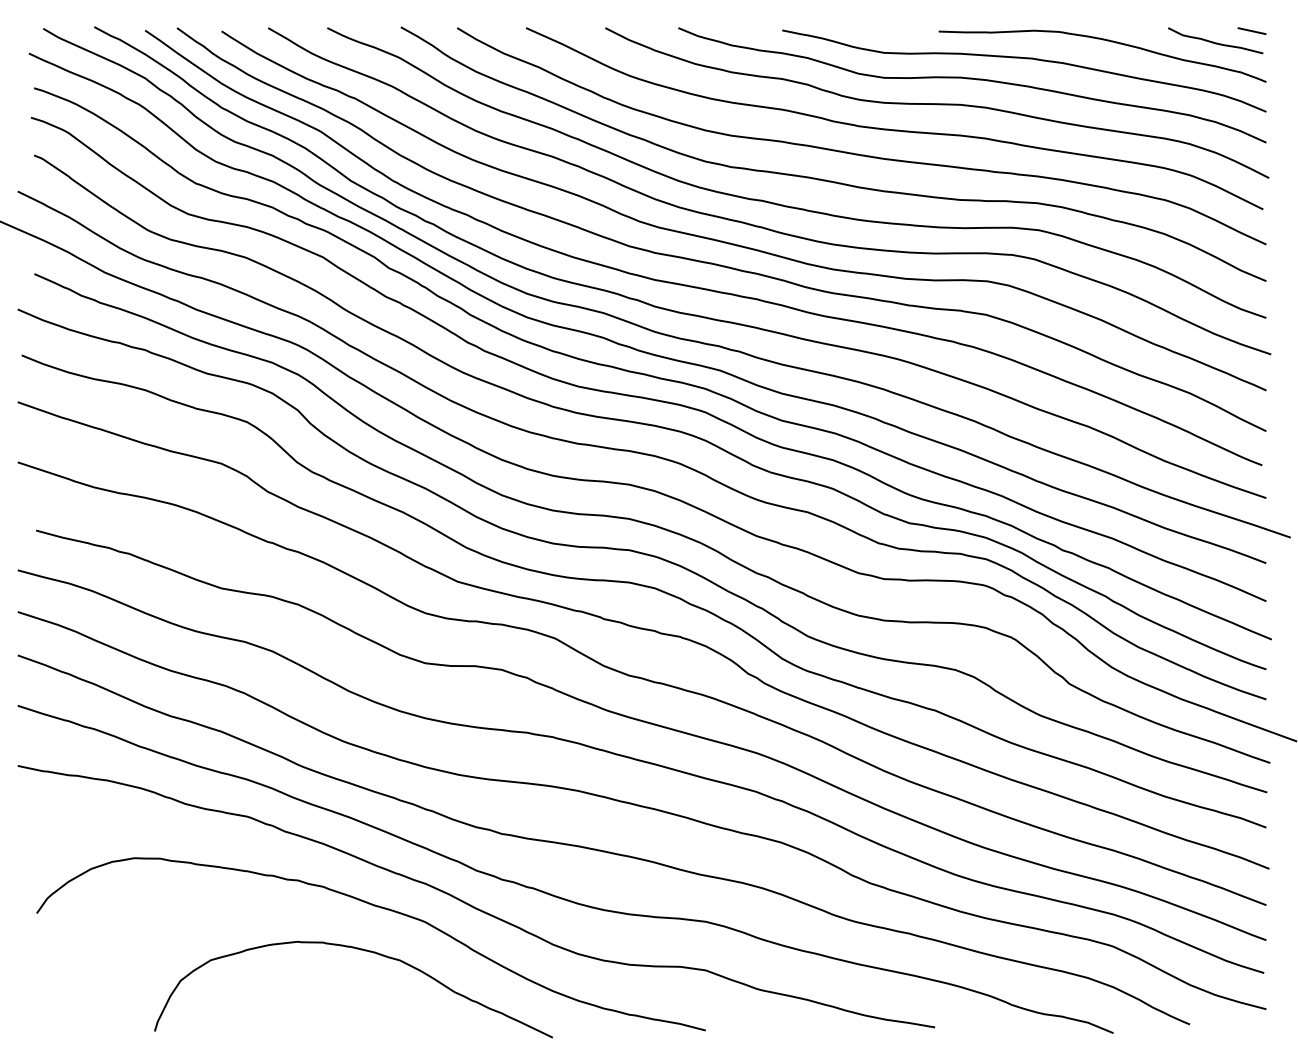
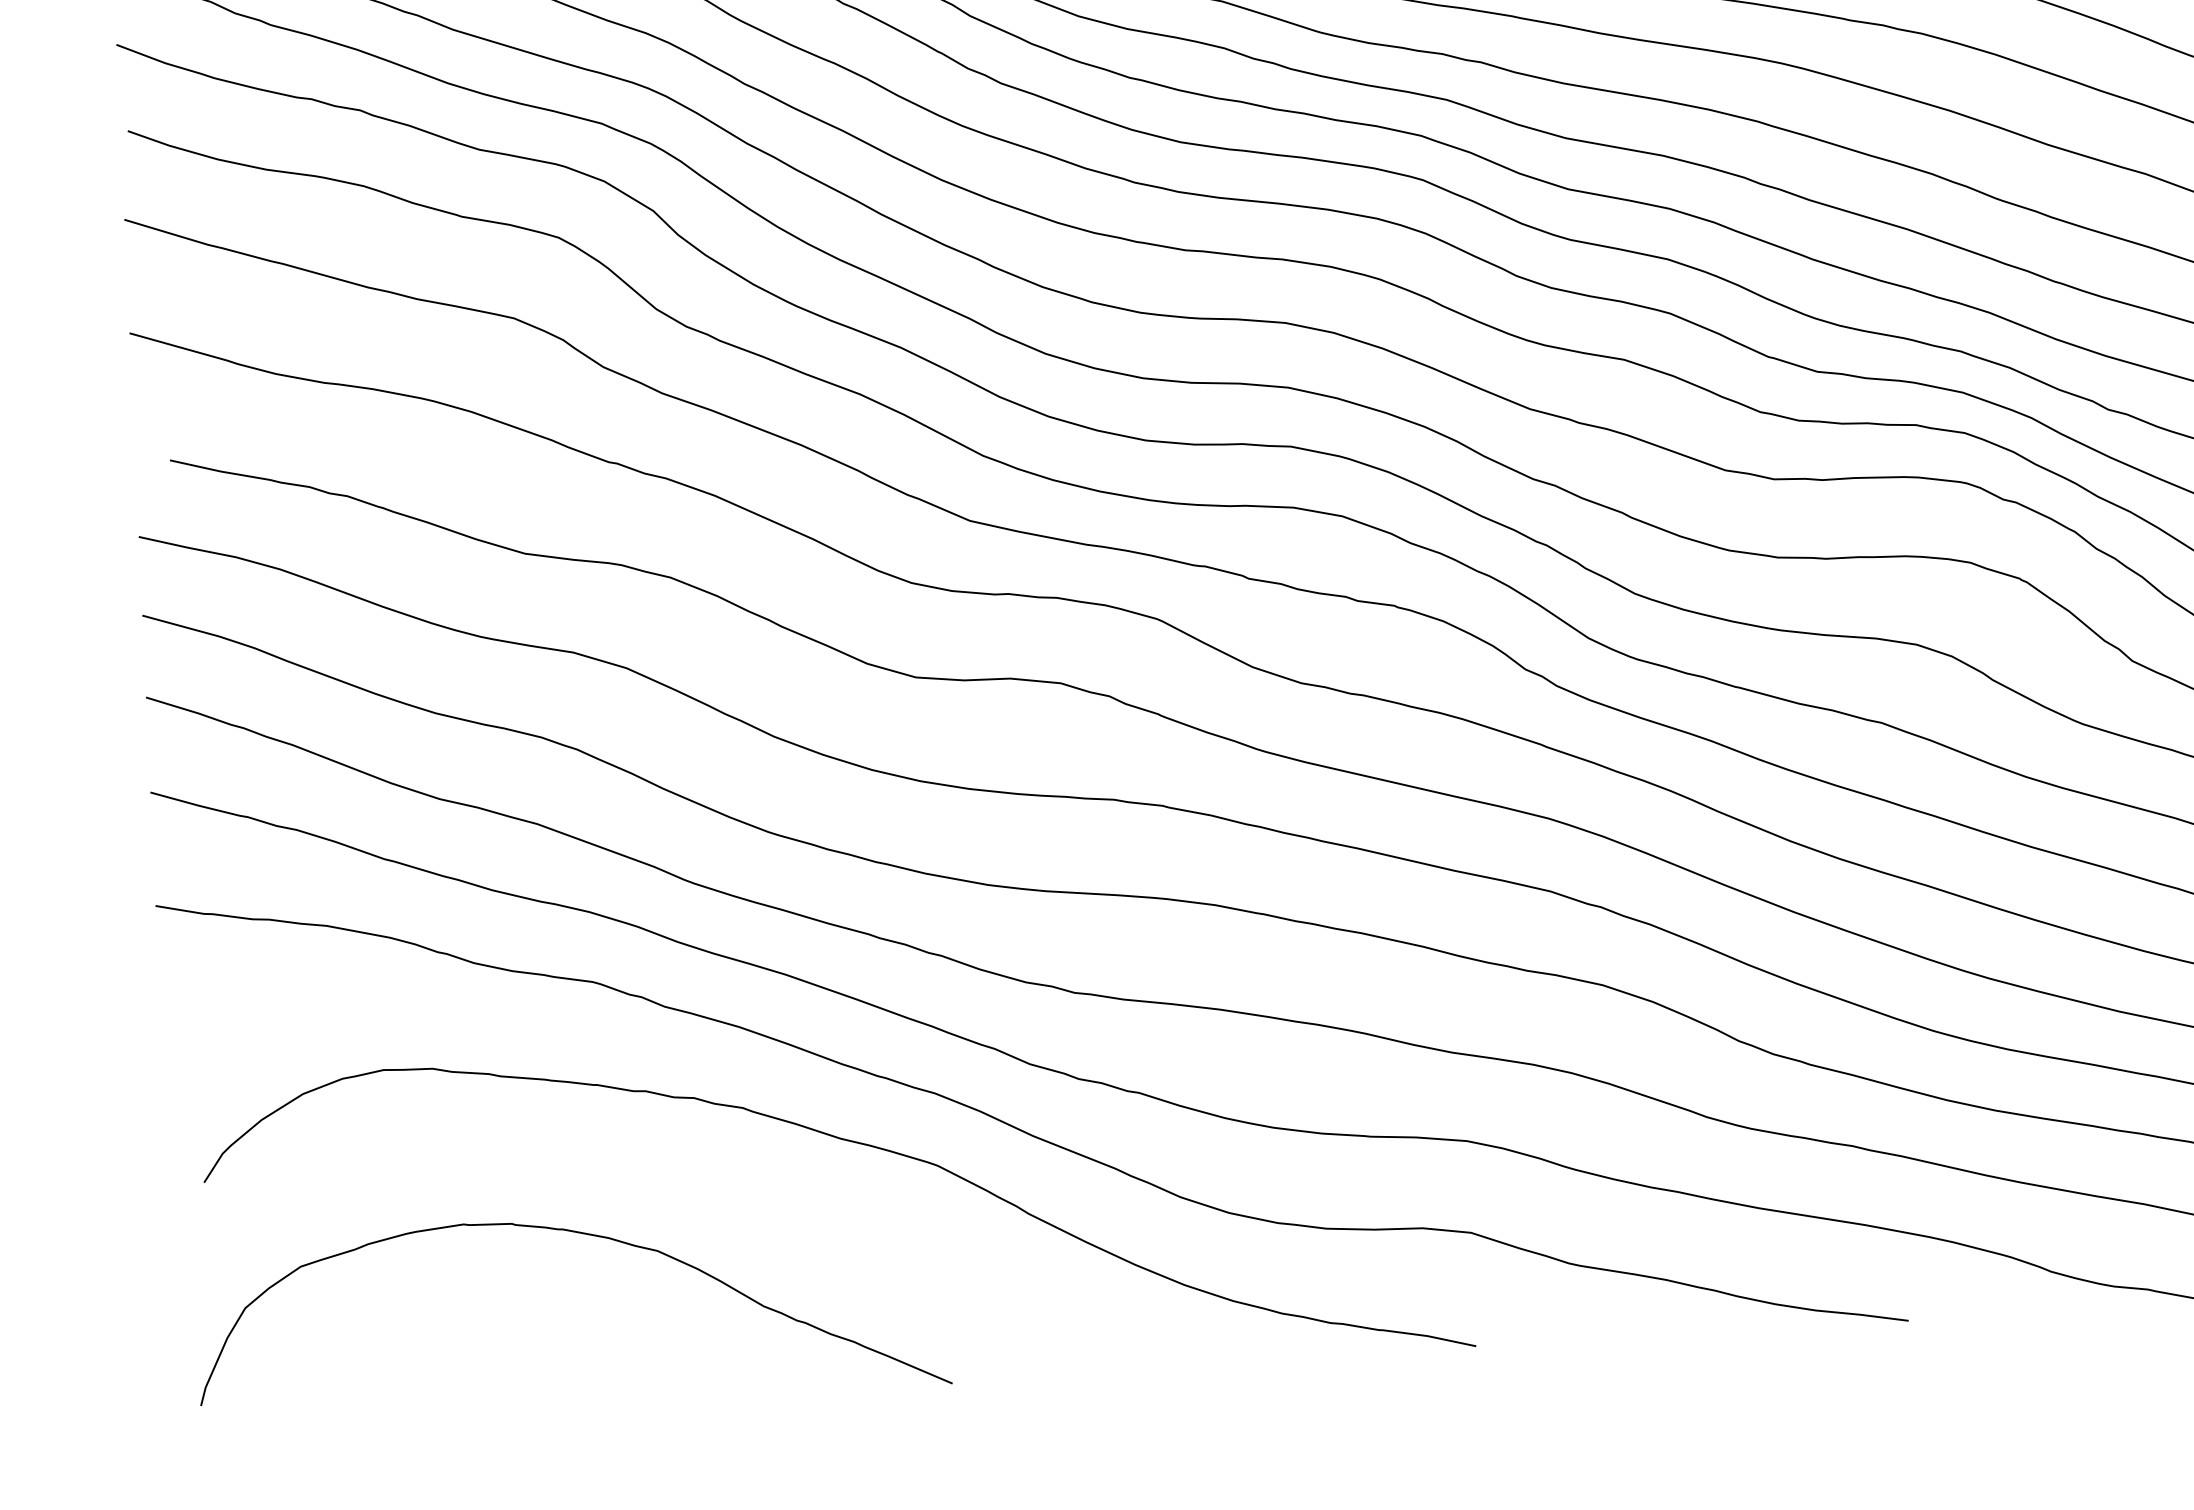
curve: (360, 950) -> (582, 1235), moved

